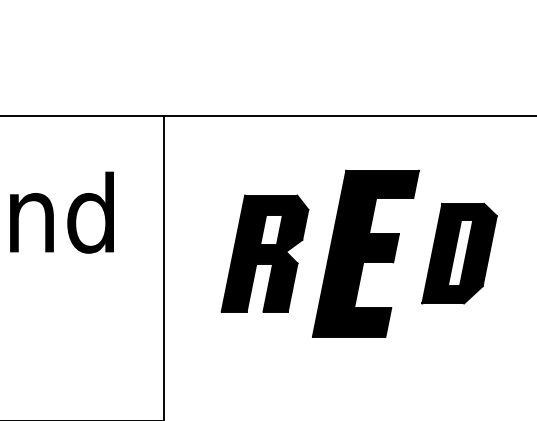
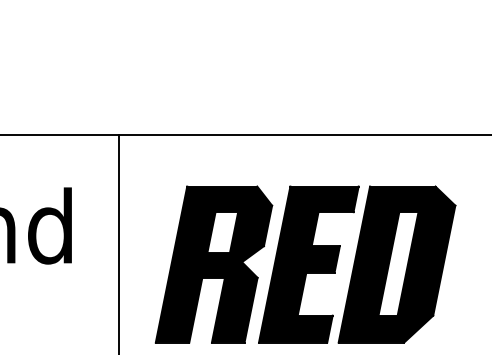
part: (264, 253) -> (213, 264), size x1.43
part: (459, 253) -> (396, 264), size x1.67

